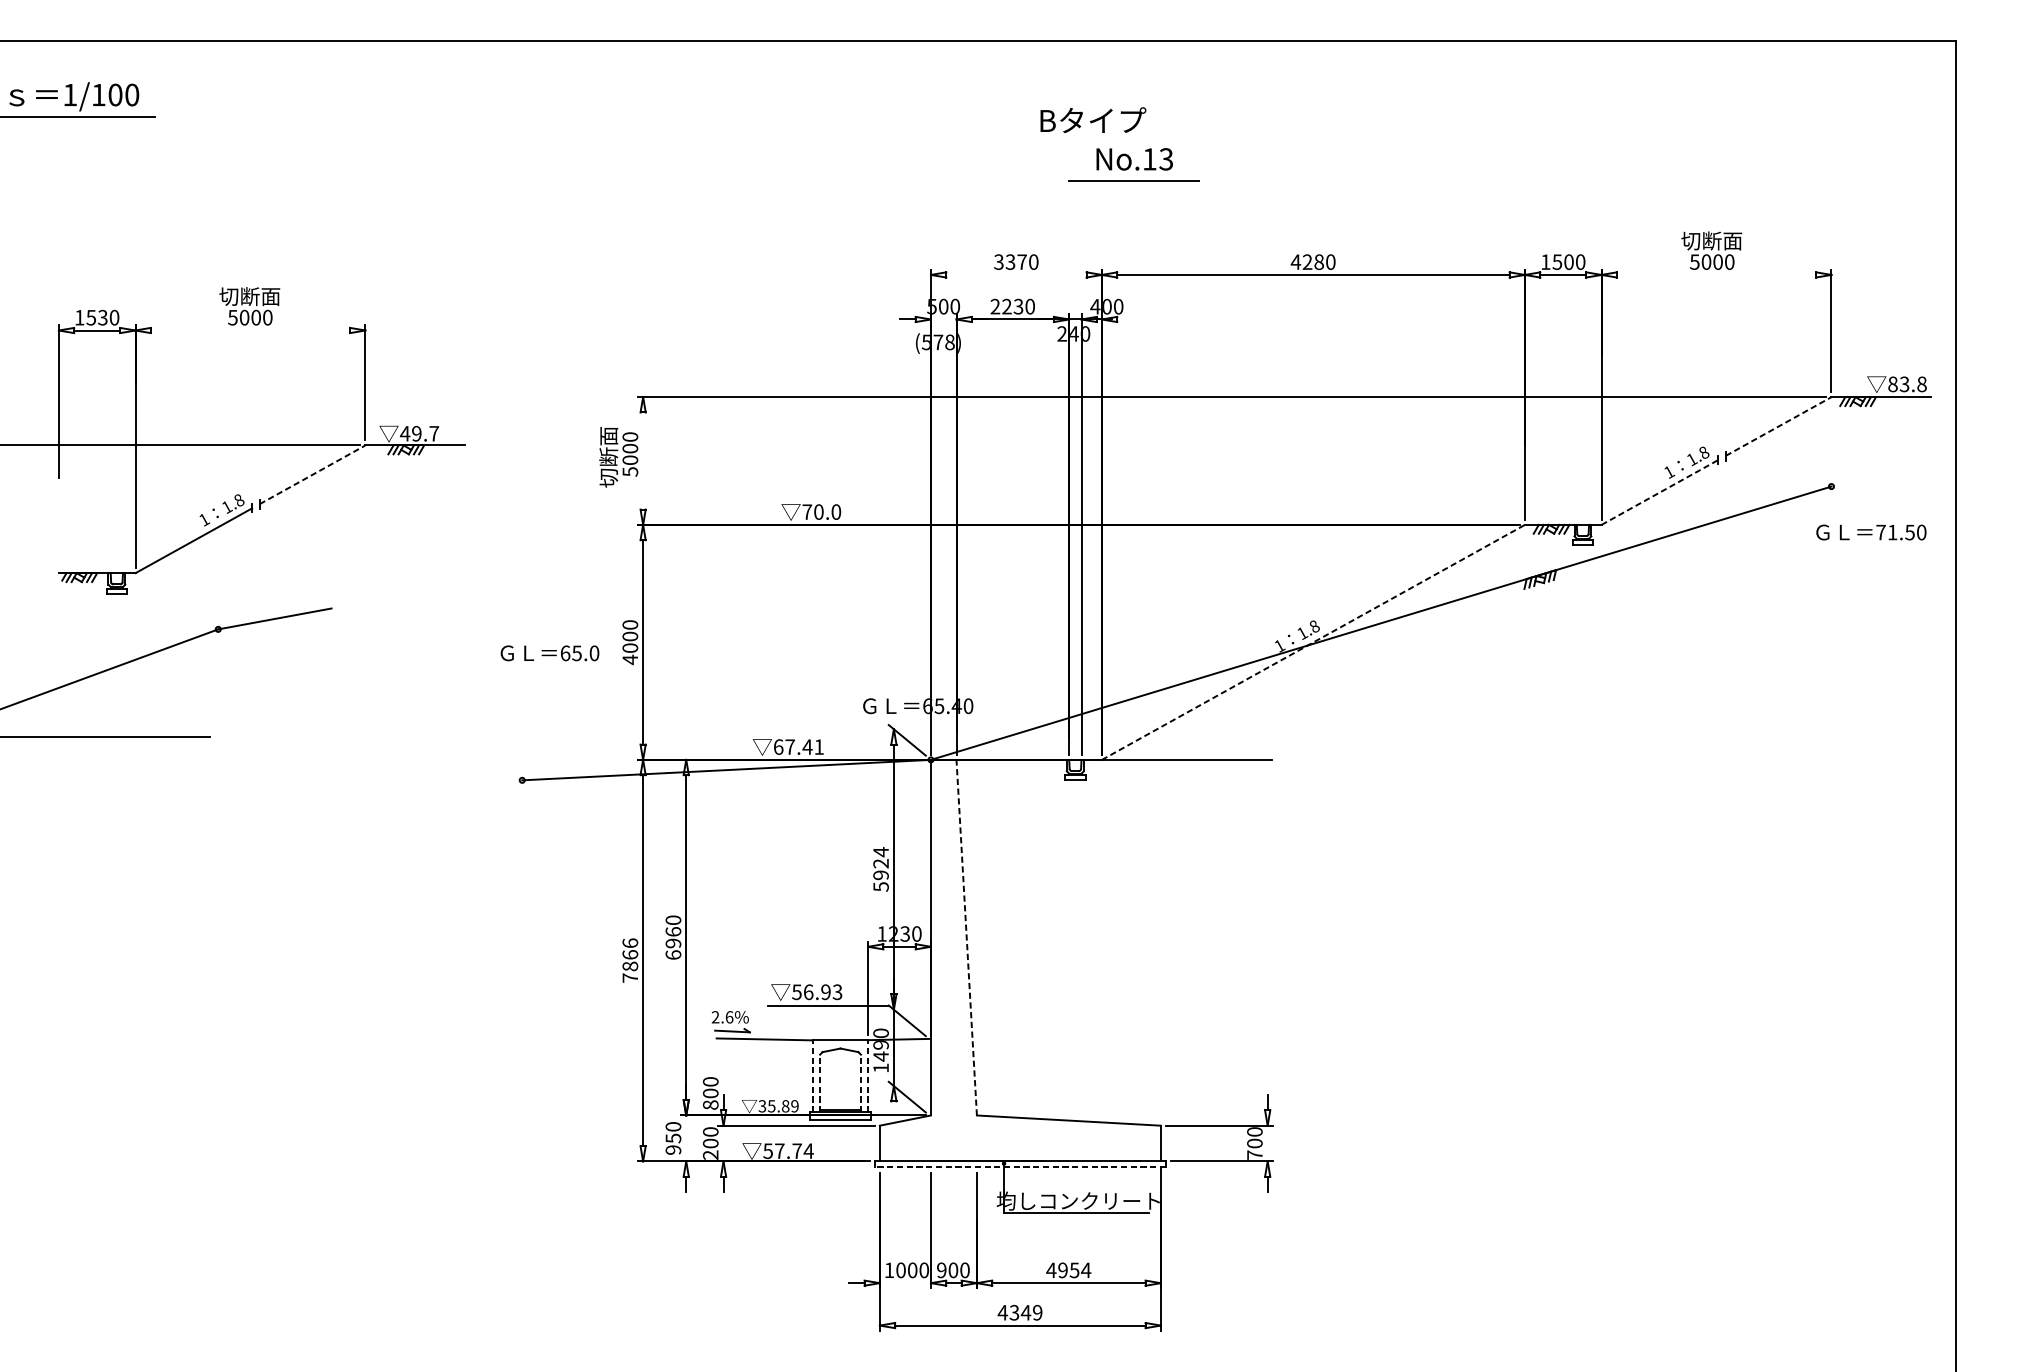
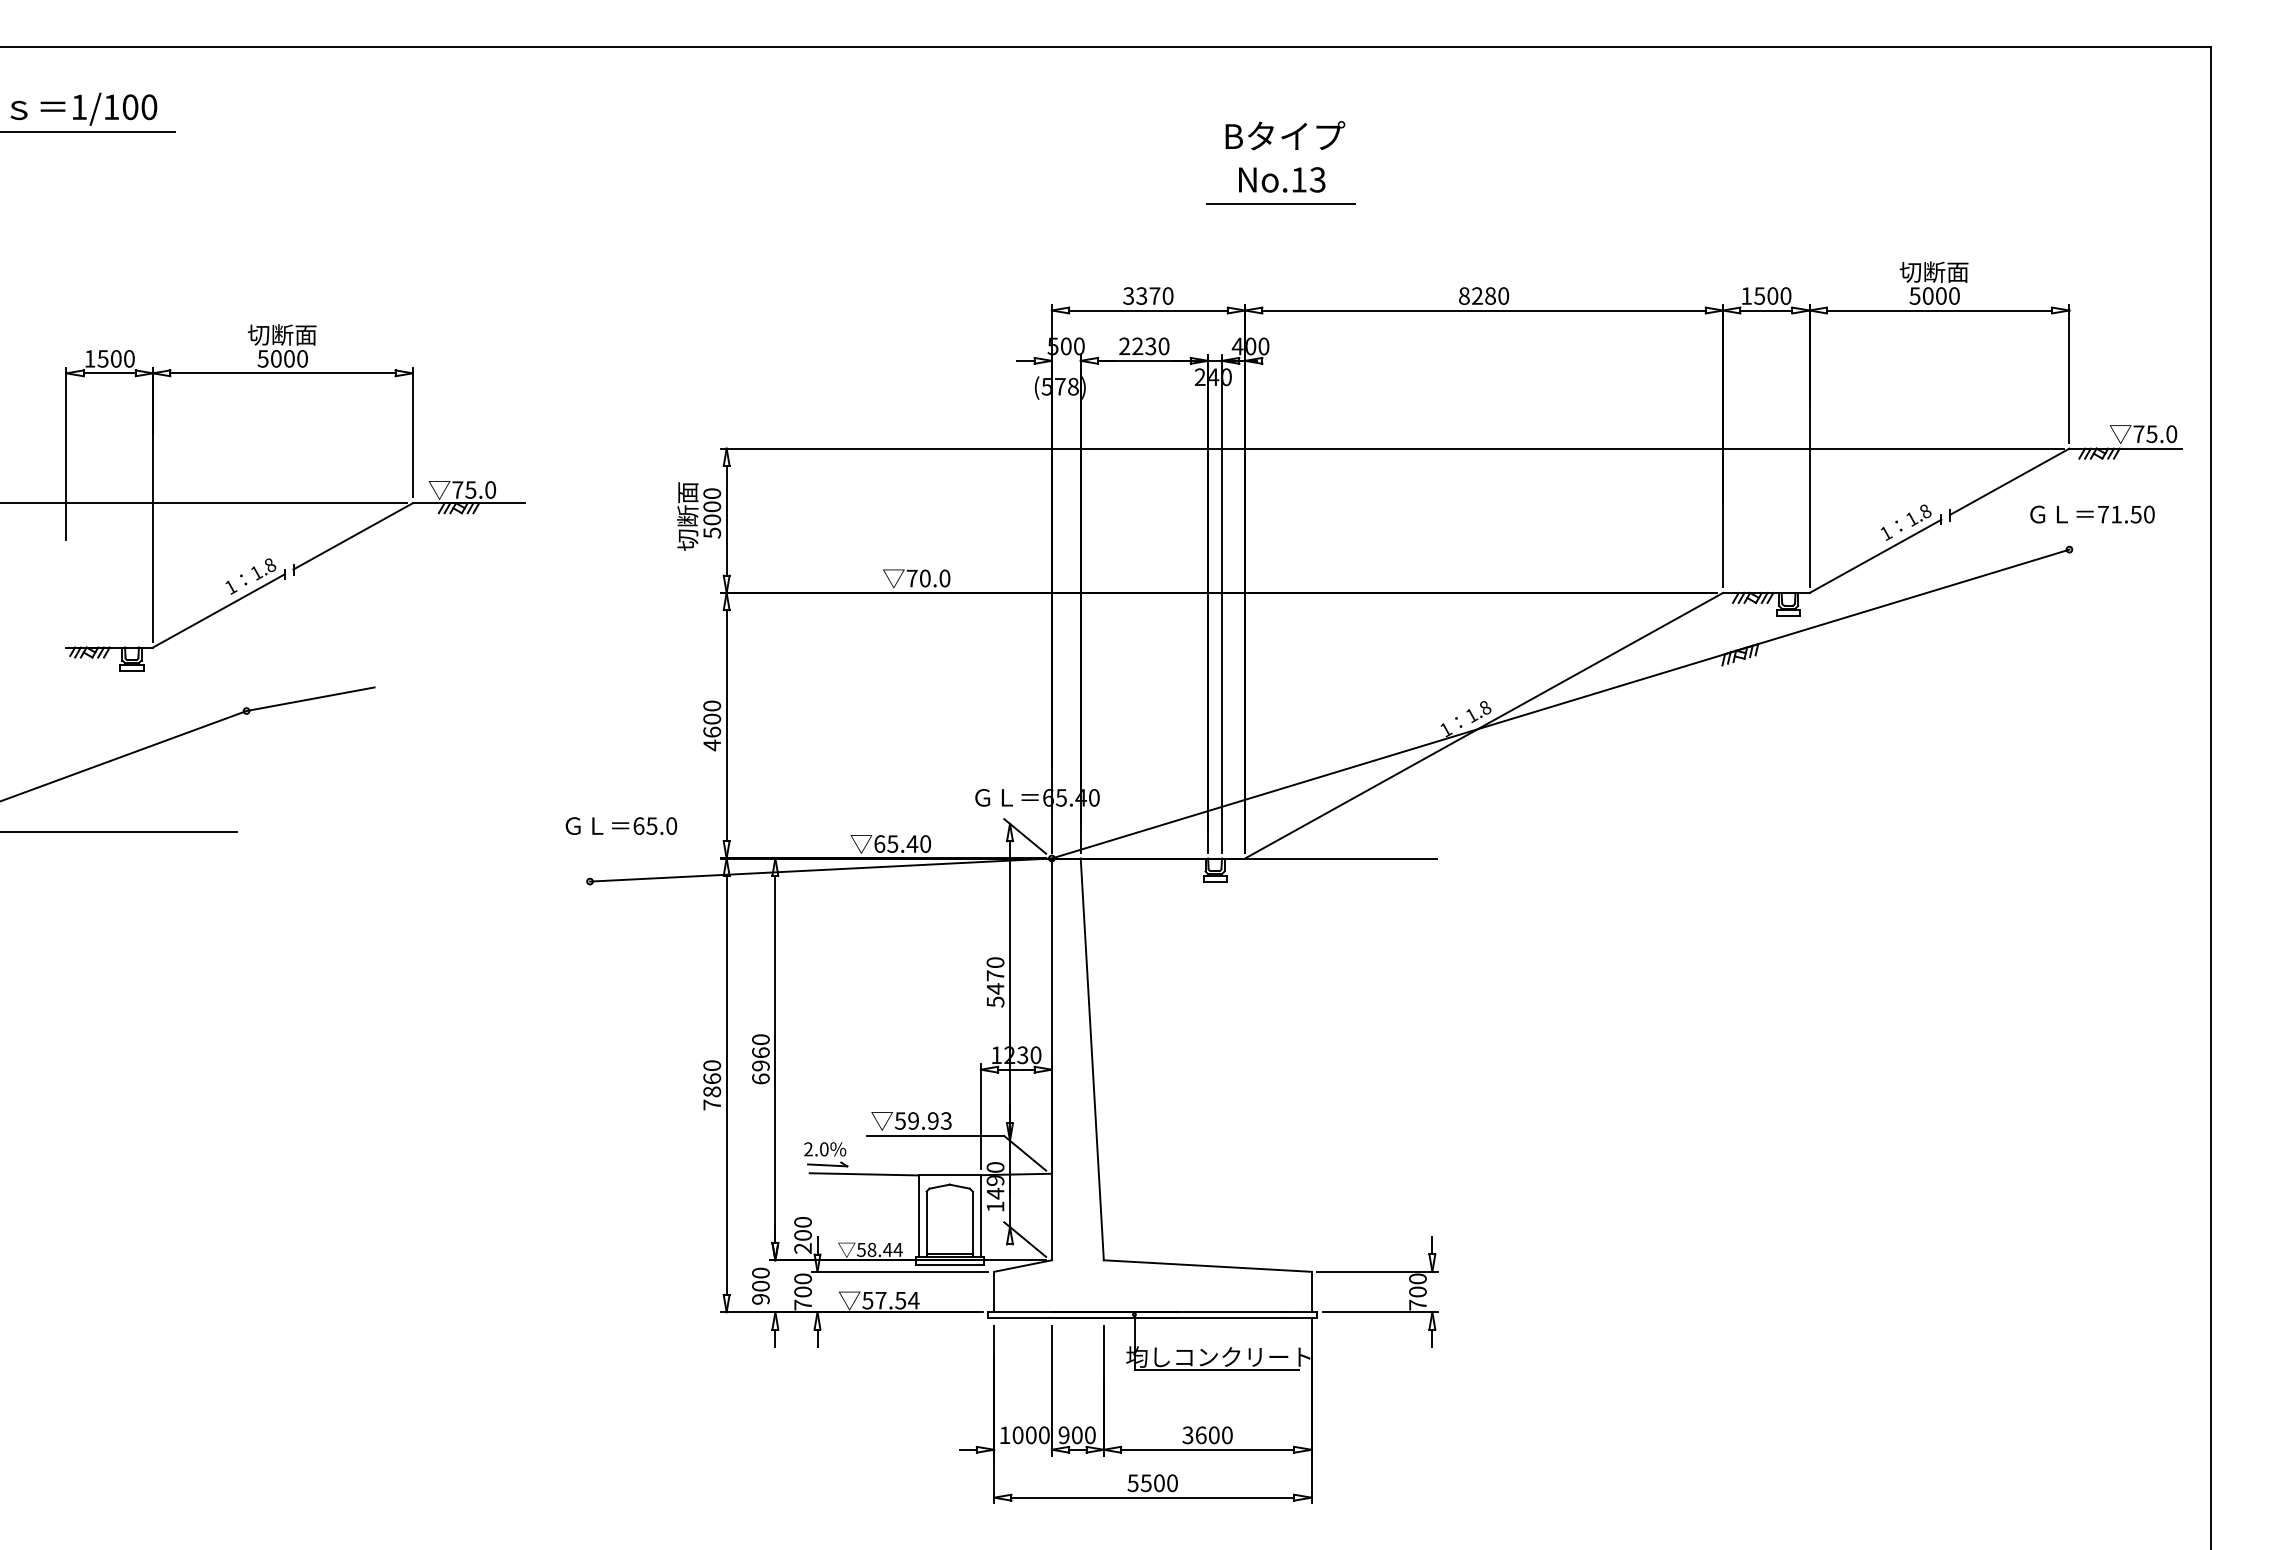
text: (1093, 120) -> (1285, 135), moved
text: (1296, 261) -> (1464, 295), 4280 -> 8280
line: (1016, 274) -> (1148, 310), added
line: (1716, 274) -> (1939, 310), added
text: (102, 317) -> (115, 358), 1530 -> 1500
line: (250, 330) -> (282, 373), added
text: (1907, 384) -> (2155, 434), 83.8 -> 75.0
line: (1779, 426) -> (2010, 481), dashed -> solid
text: (419, 433) -> (473, 489), 49.7 -> 75.0
line: (642, 460) -> (726, 520), added
line: (312, 474) -> (353, 536), dashed -> solid
line: (1659, 492) -> (1875, 556), dashed -> solid
text: (1871, 532) -> (2092, 514), moved
line: (1313, 642) -> (1484, 725), dashed -> solid
text: (629, 647) -> (711, 731), 4000 -> 4600
text: (550, 652) -> (621, 825), moved
text: (804, 746) -> (908, 843), 67.41 -> 65.40
text: (881, 863) -> (995, 975), 5924 -> 5470
line: (966, 936) -> (1092, 1058), dashed -> solid
text: (629, 943) -> (711, 1065), 7866 -> 7860
text: (808, 991) -> (913, 1120), 56.93 -> 59.93
text: (729, 1017) -> (824, 1149), 2.6% -> 2.0%
line: (812, 1076) -> (918, 1216), dashed -> solid
line: (867, 1076) -> (980, 1216), dashed -> solid
line: (819, 1083) -> (926, 1224), dashed -> solid
line: (860, 1083) -> (972, 1224), dashed -> solid
text: (710, 1105) -> (802, 1248), 800 -> 200
text: (778, 1105) -> (879, 1249), 35.89 -> 58.44
text: (673, 1137) -> (760, 1285), 950 -> 900
text: (796, 1151) -> (900, 1300), 57.74 -> 57.54
text: (710, 1154) -> (802, 1304), 200 -> 700
line: (1020, 1166) -> (1152, 1318), dashed -> solid
text: (1068, 1270) -> (1207, 1435), 4954 -> 3600
text: (1020, 1313) -> (1152, 1483), 4349 -> 5500

